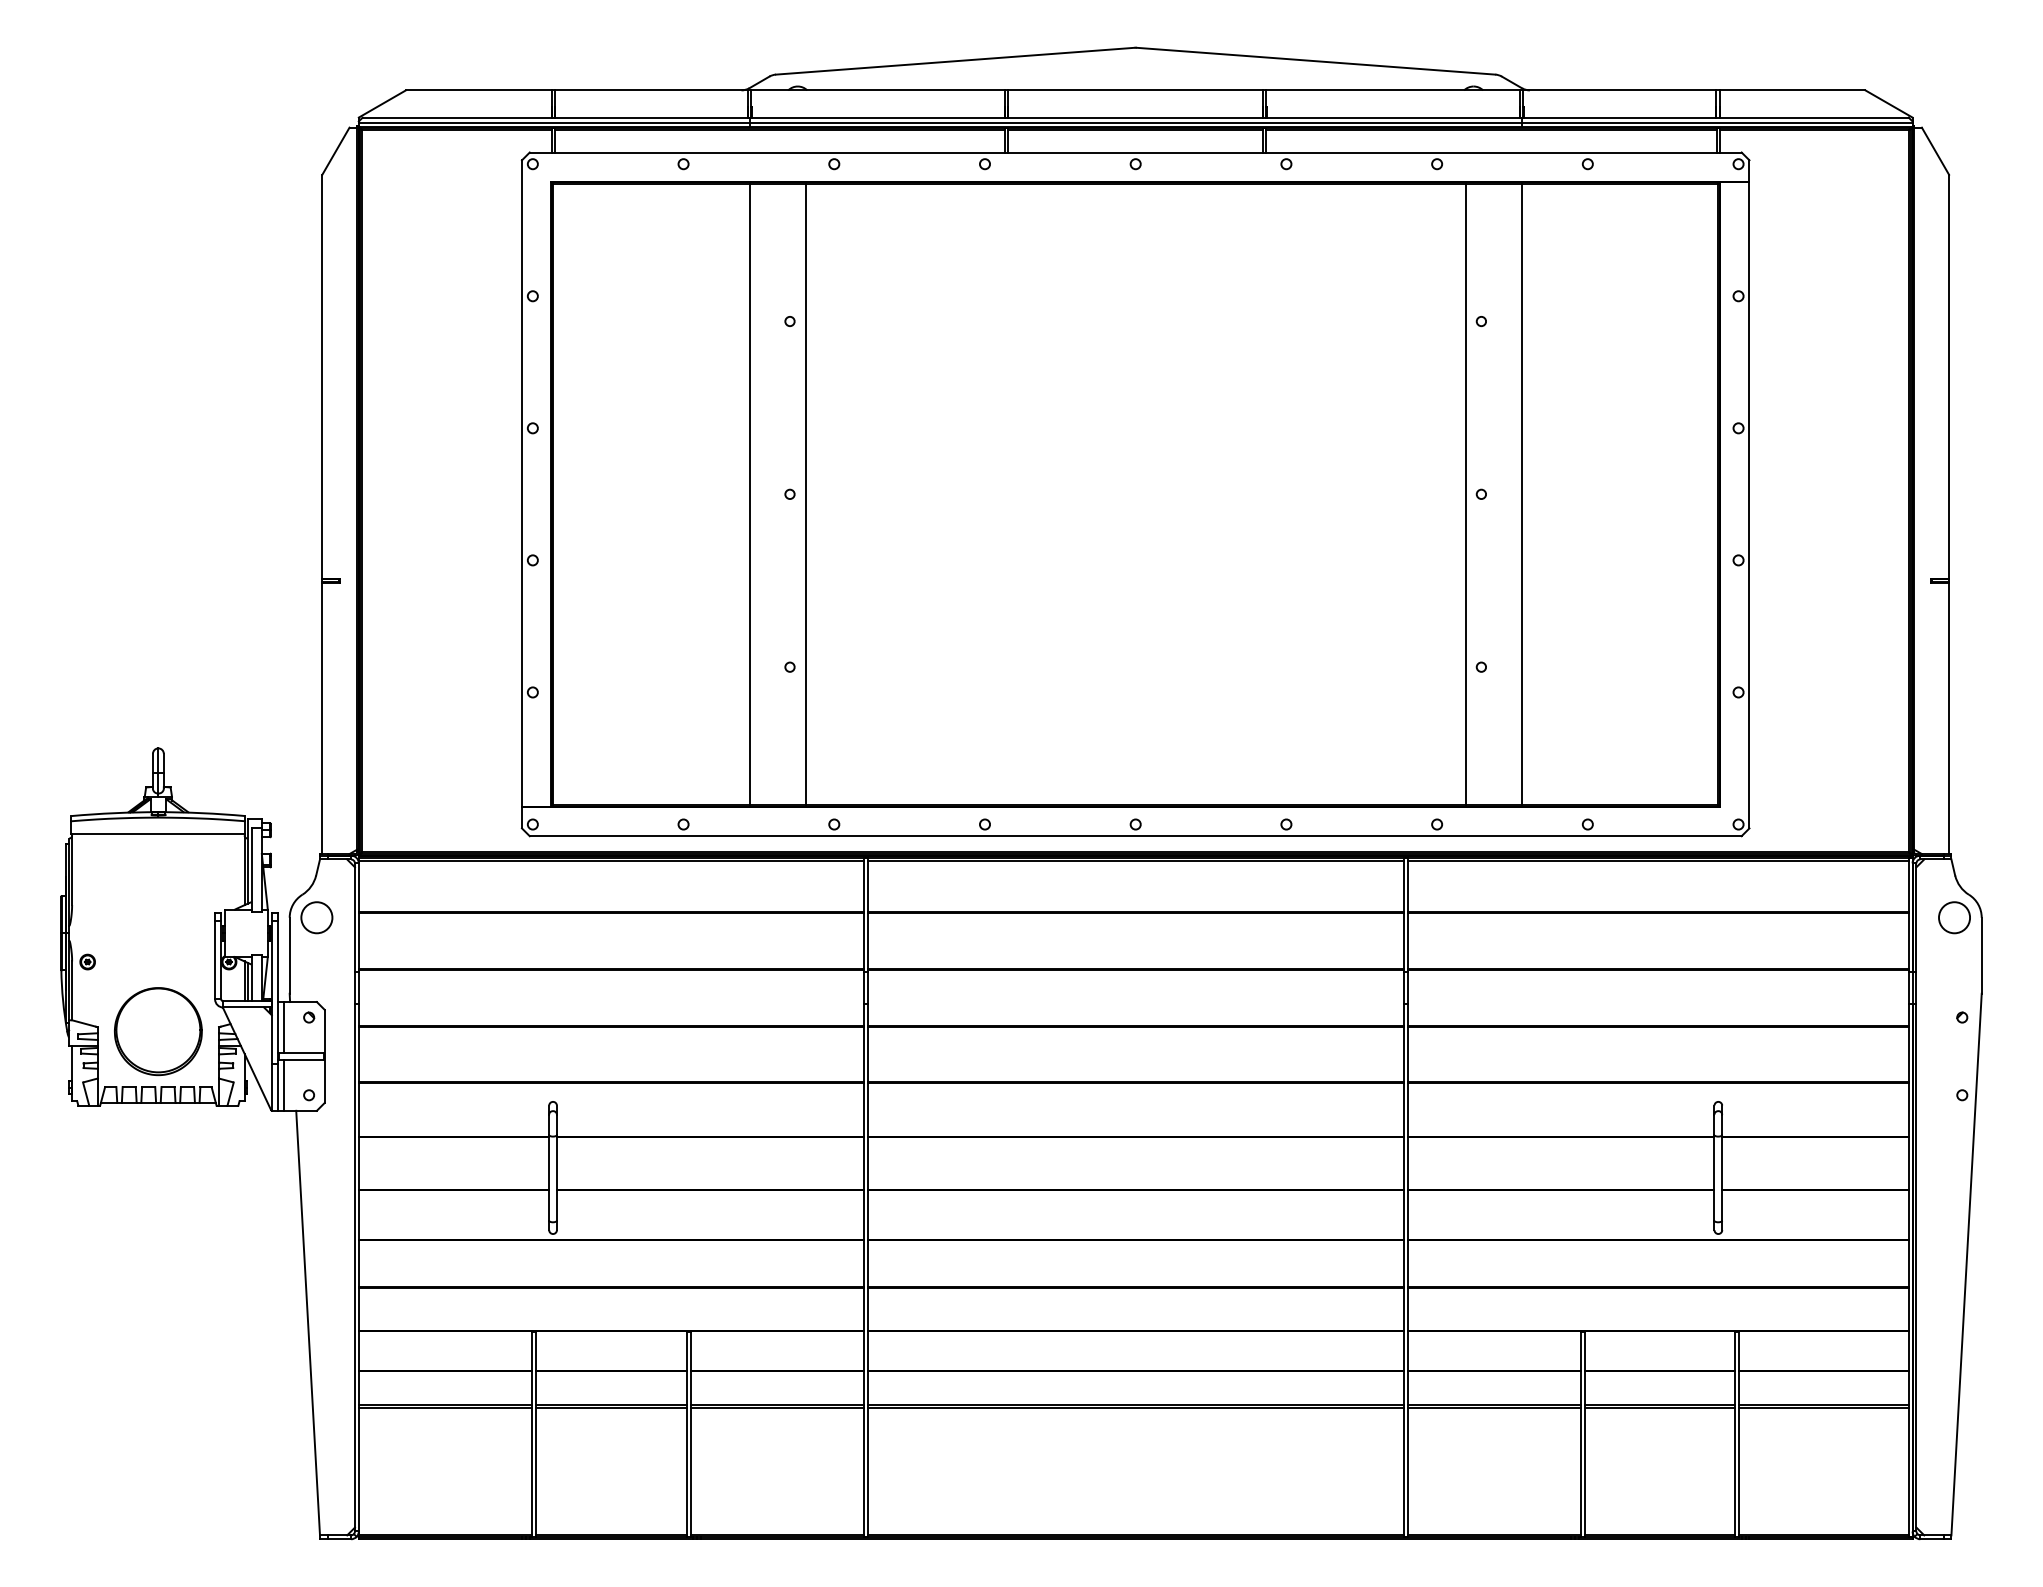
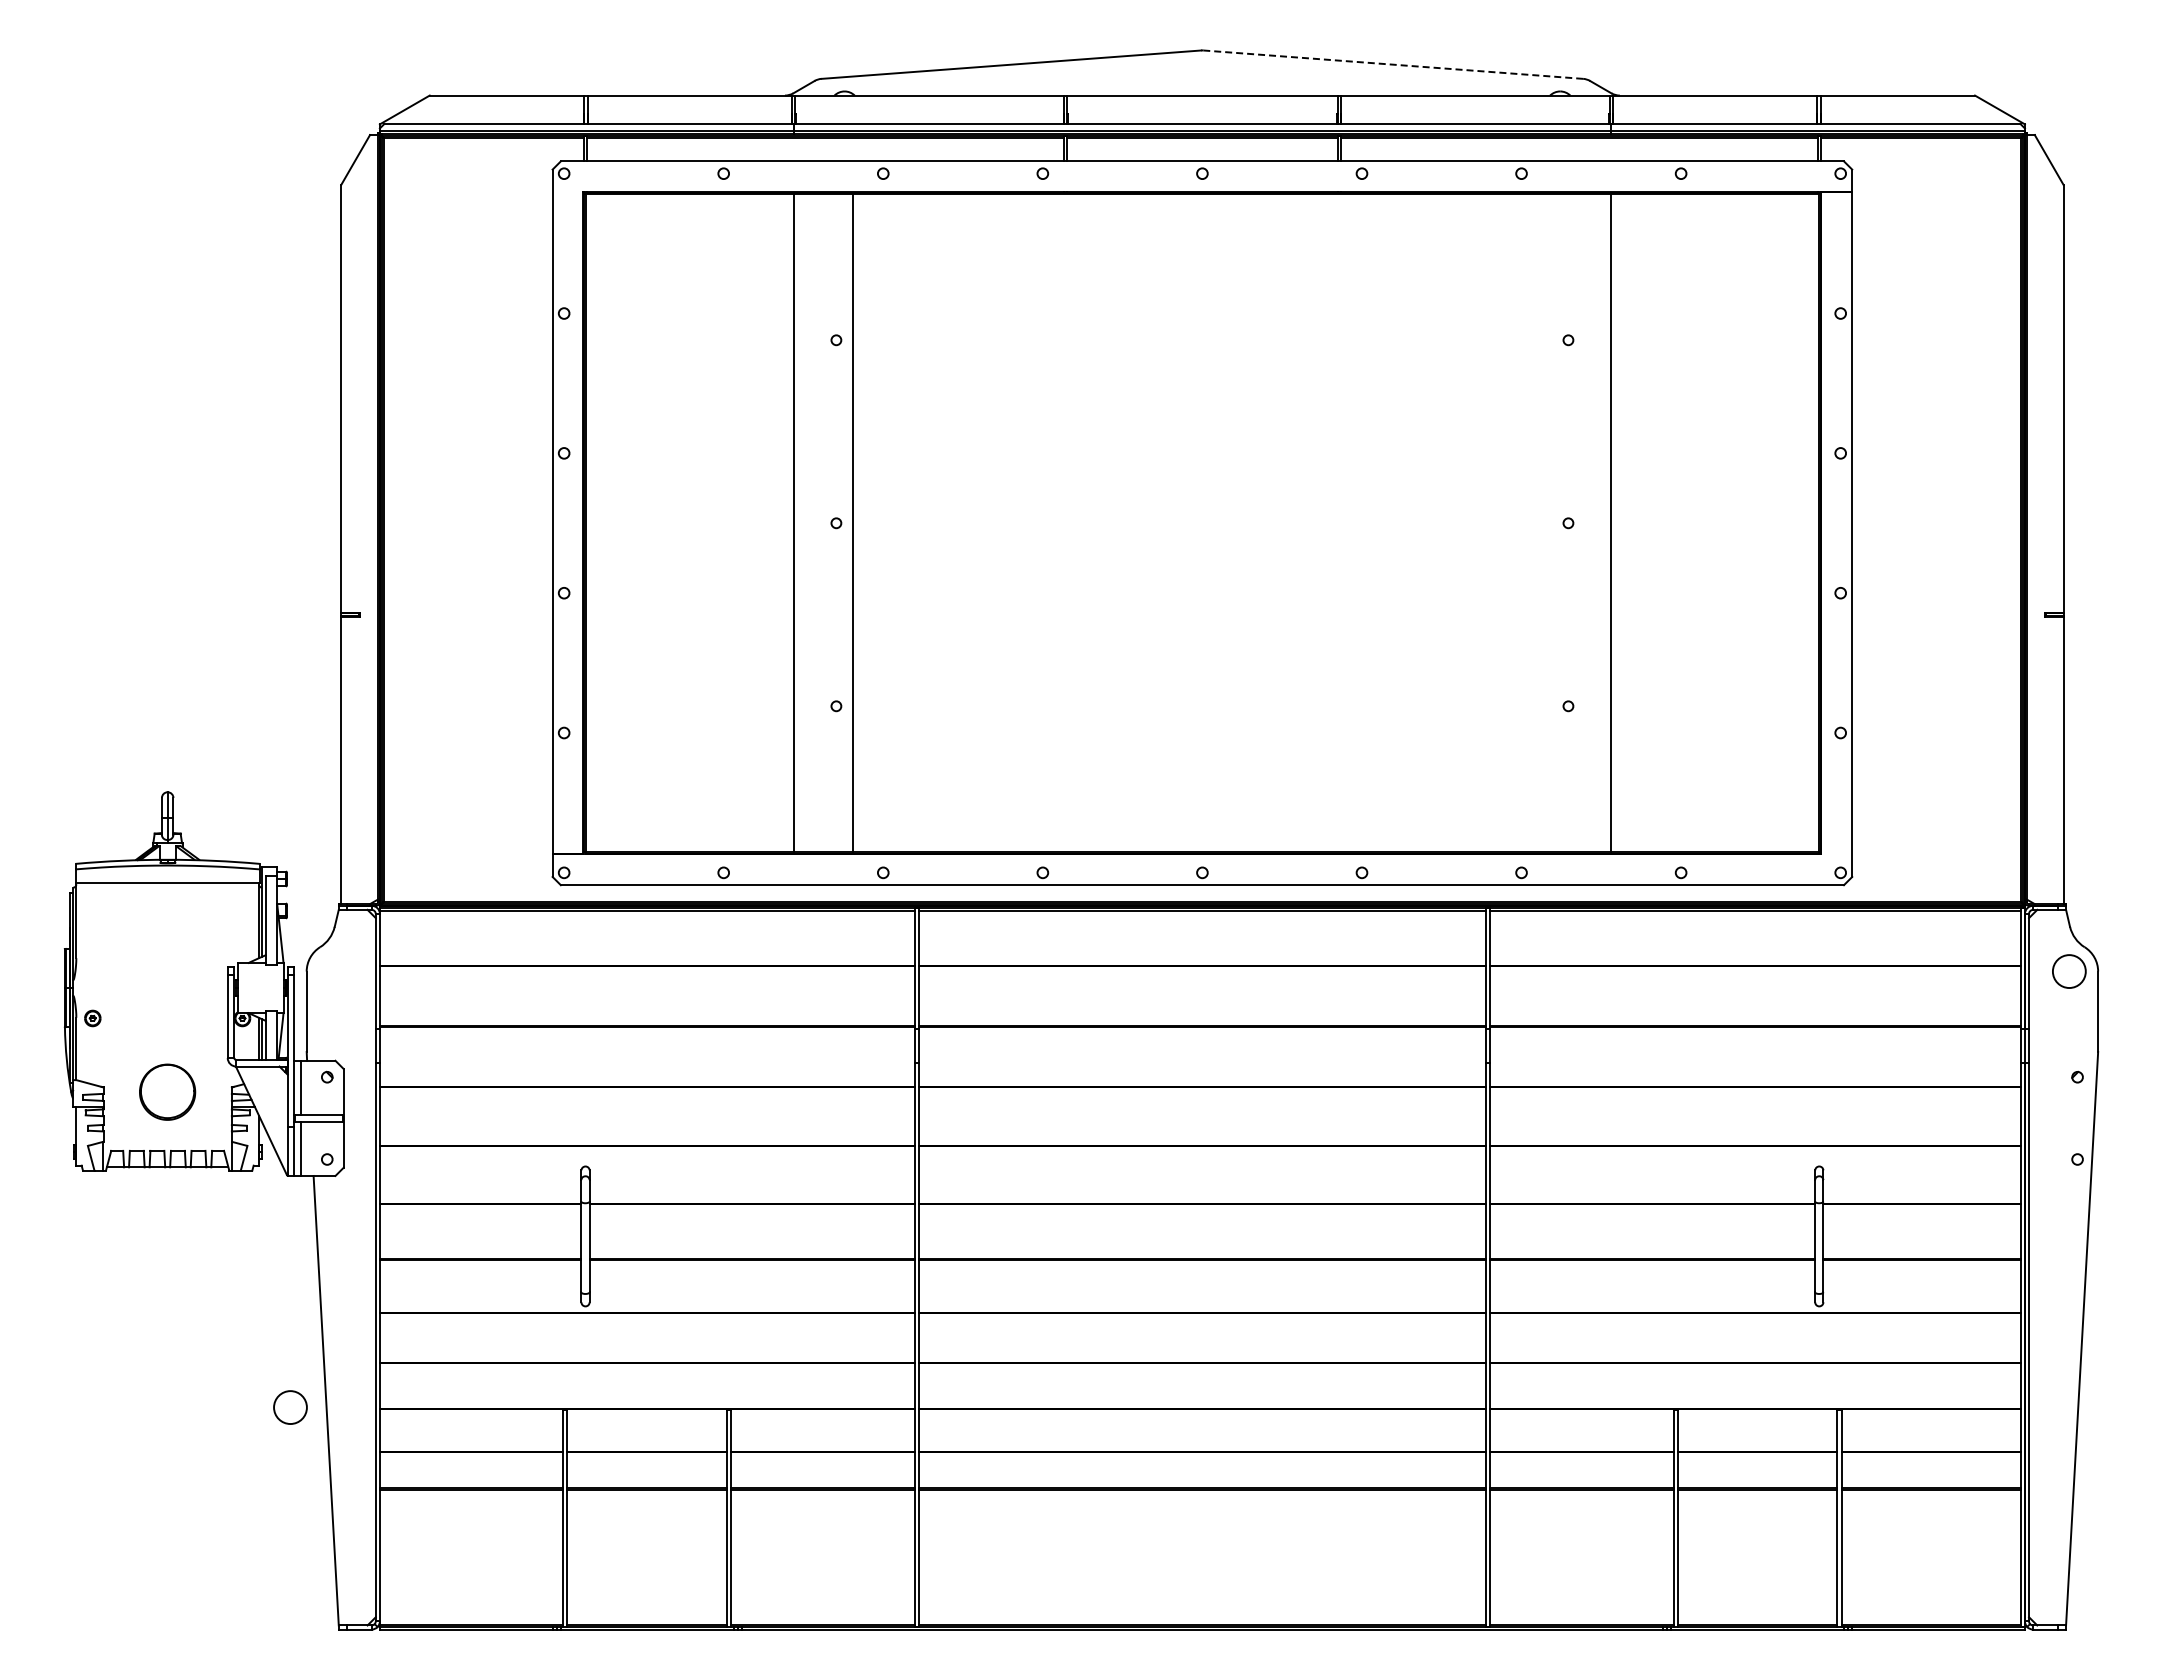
line: (1315, 61) -> (1392, 64), solid -> dashed
line: (1465, 494) -> (1551, 523), removed
circle: (316, 917) -> (290, 1407), moved
part: (158, 1031) -> (167, 1092), size x0.6

